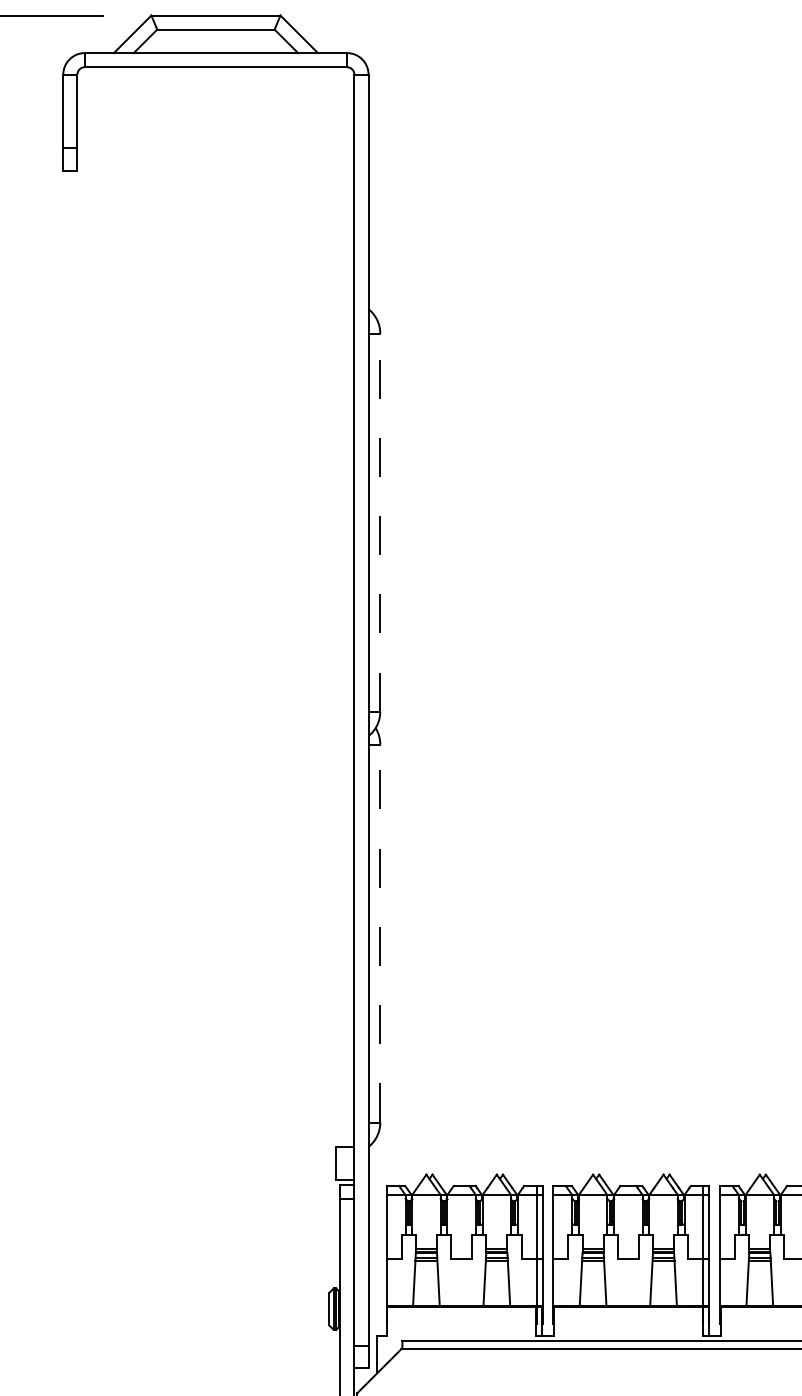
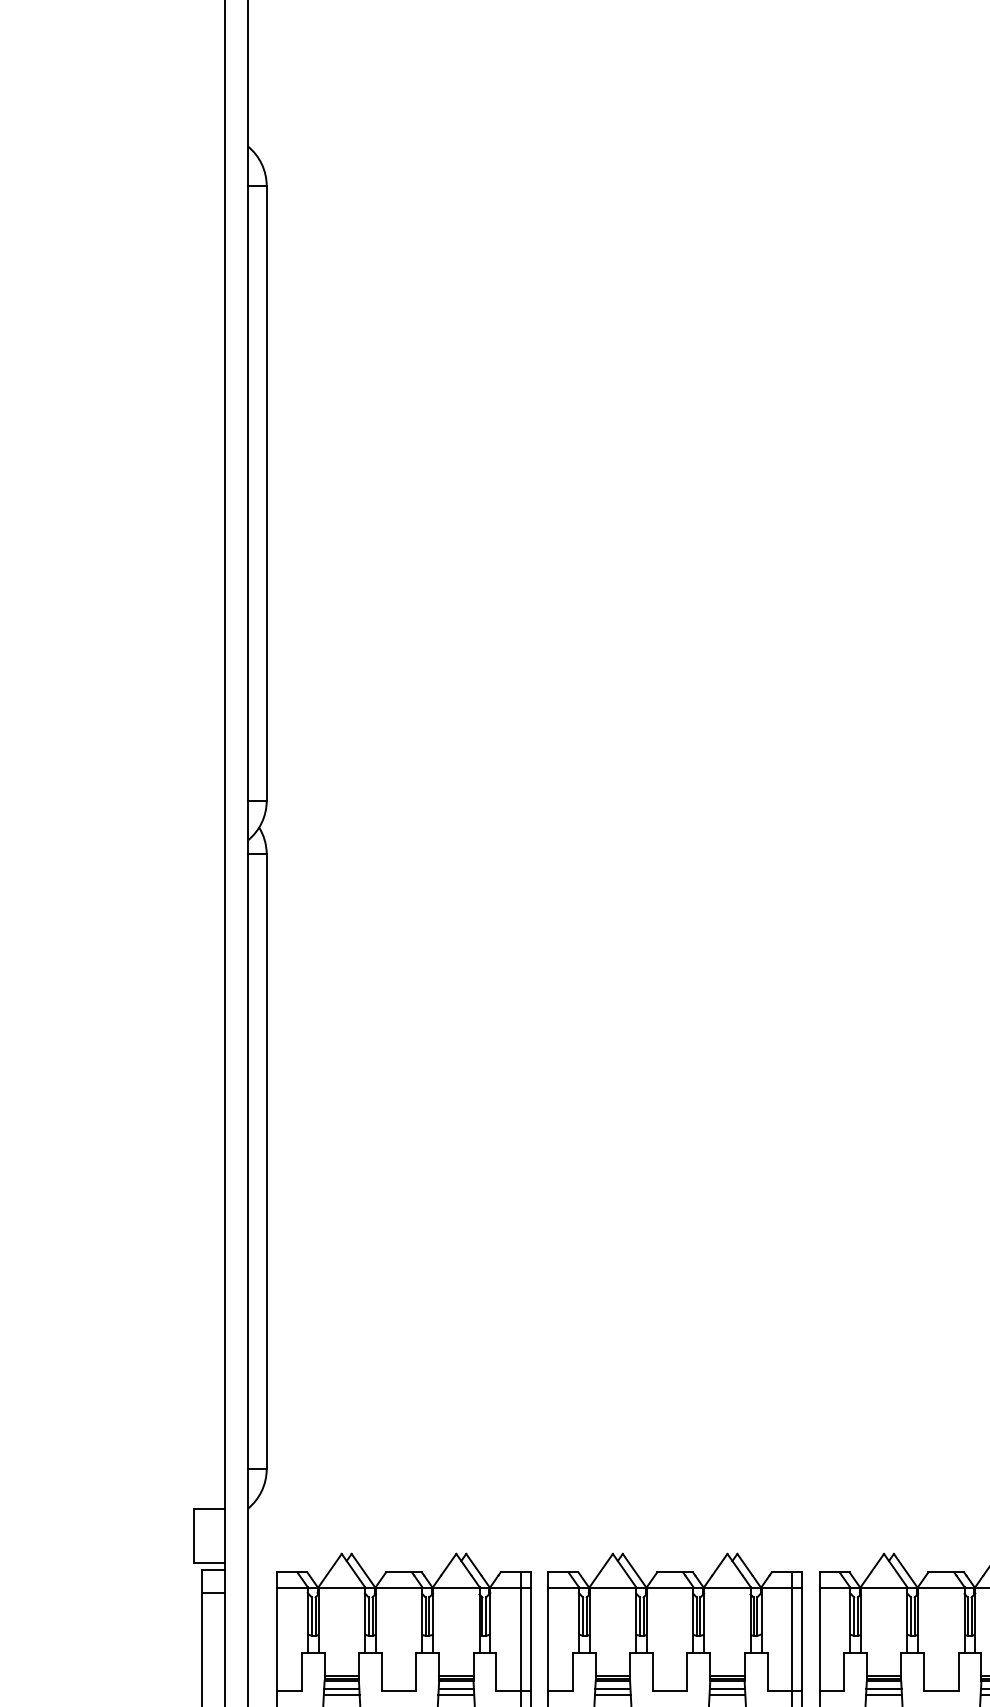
line: (380, 522) -> (267, 493), dashed -> solid
line: (380, 933) -> (267, 1161), dashed -> solid

